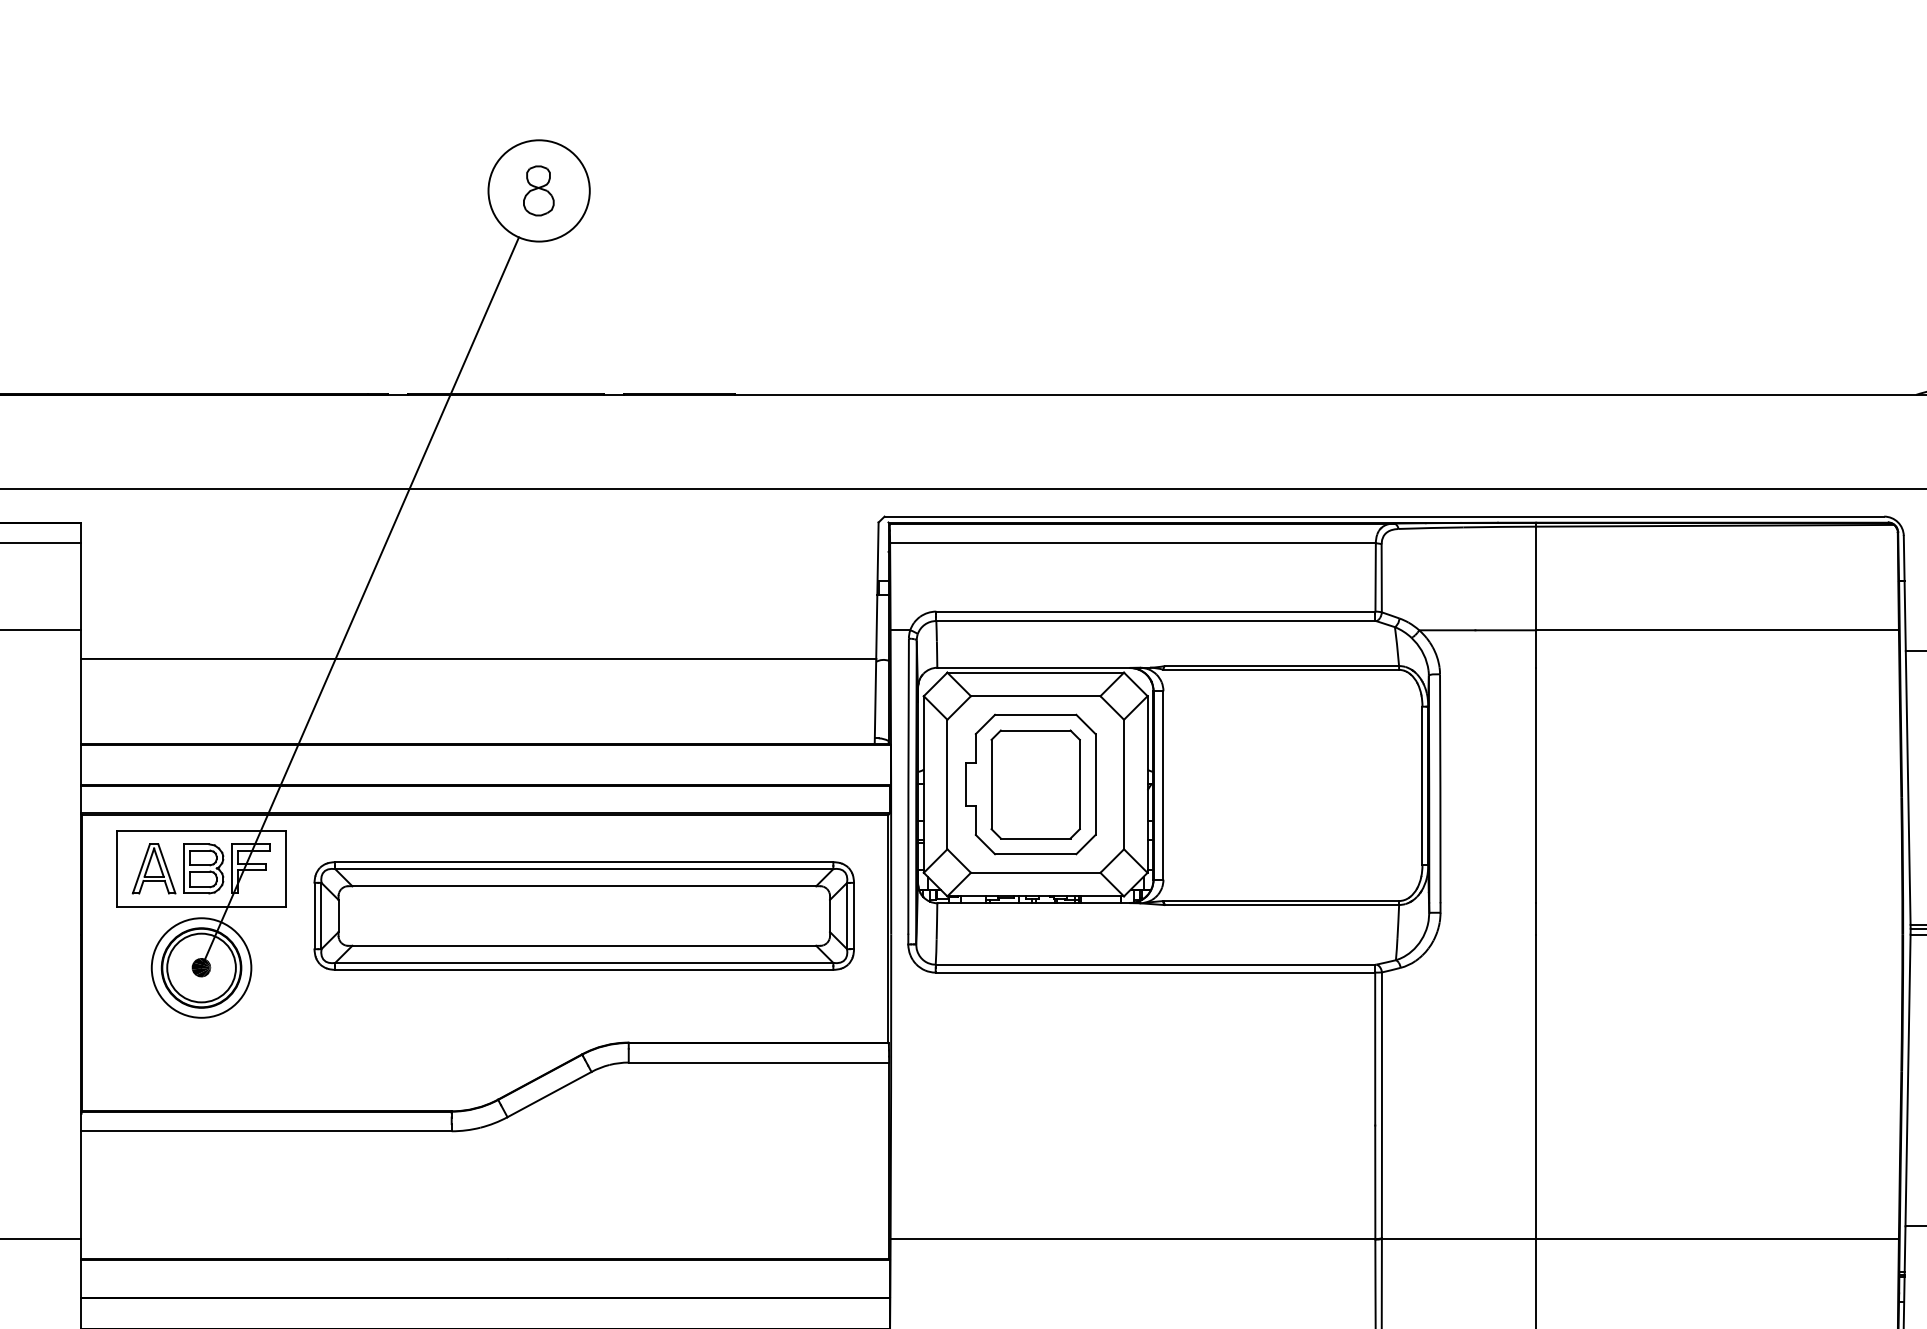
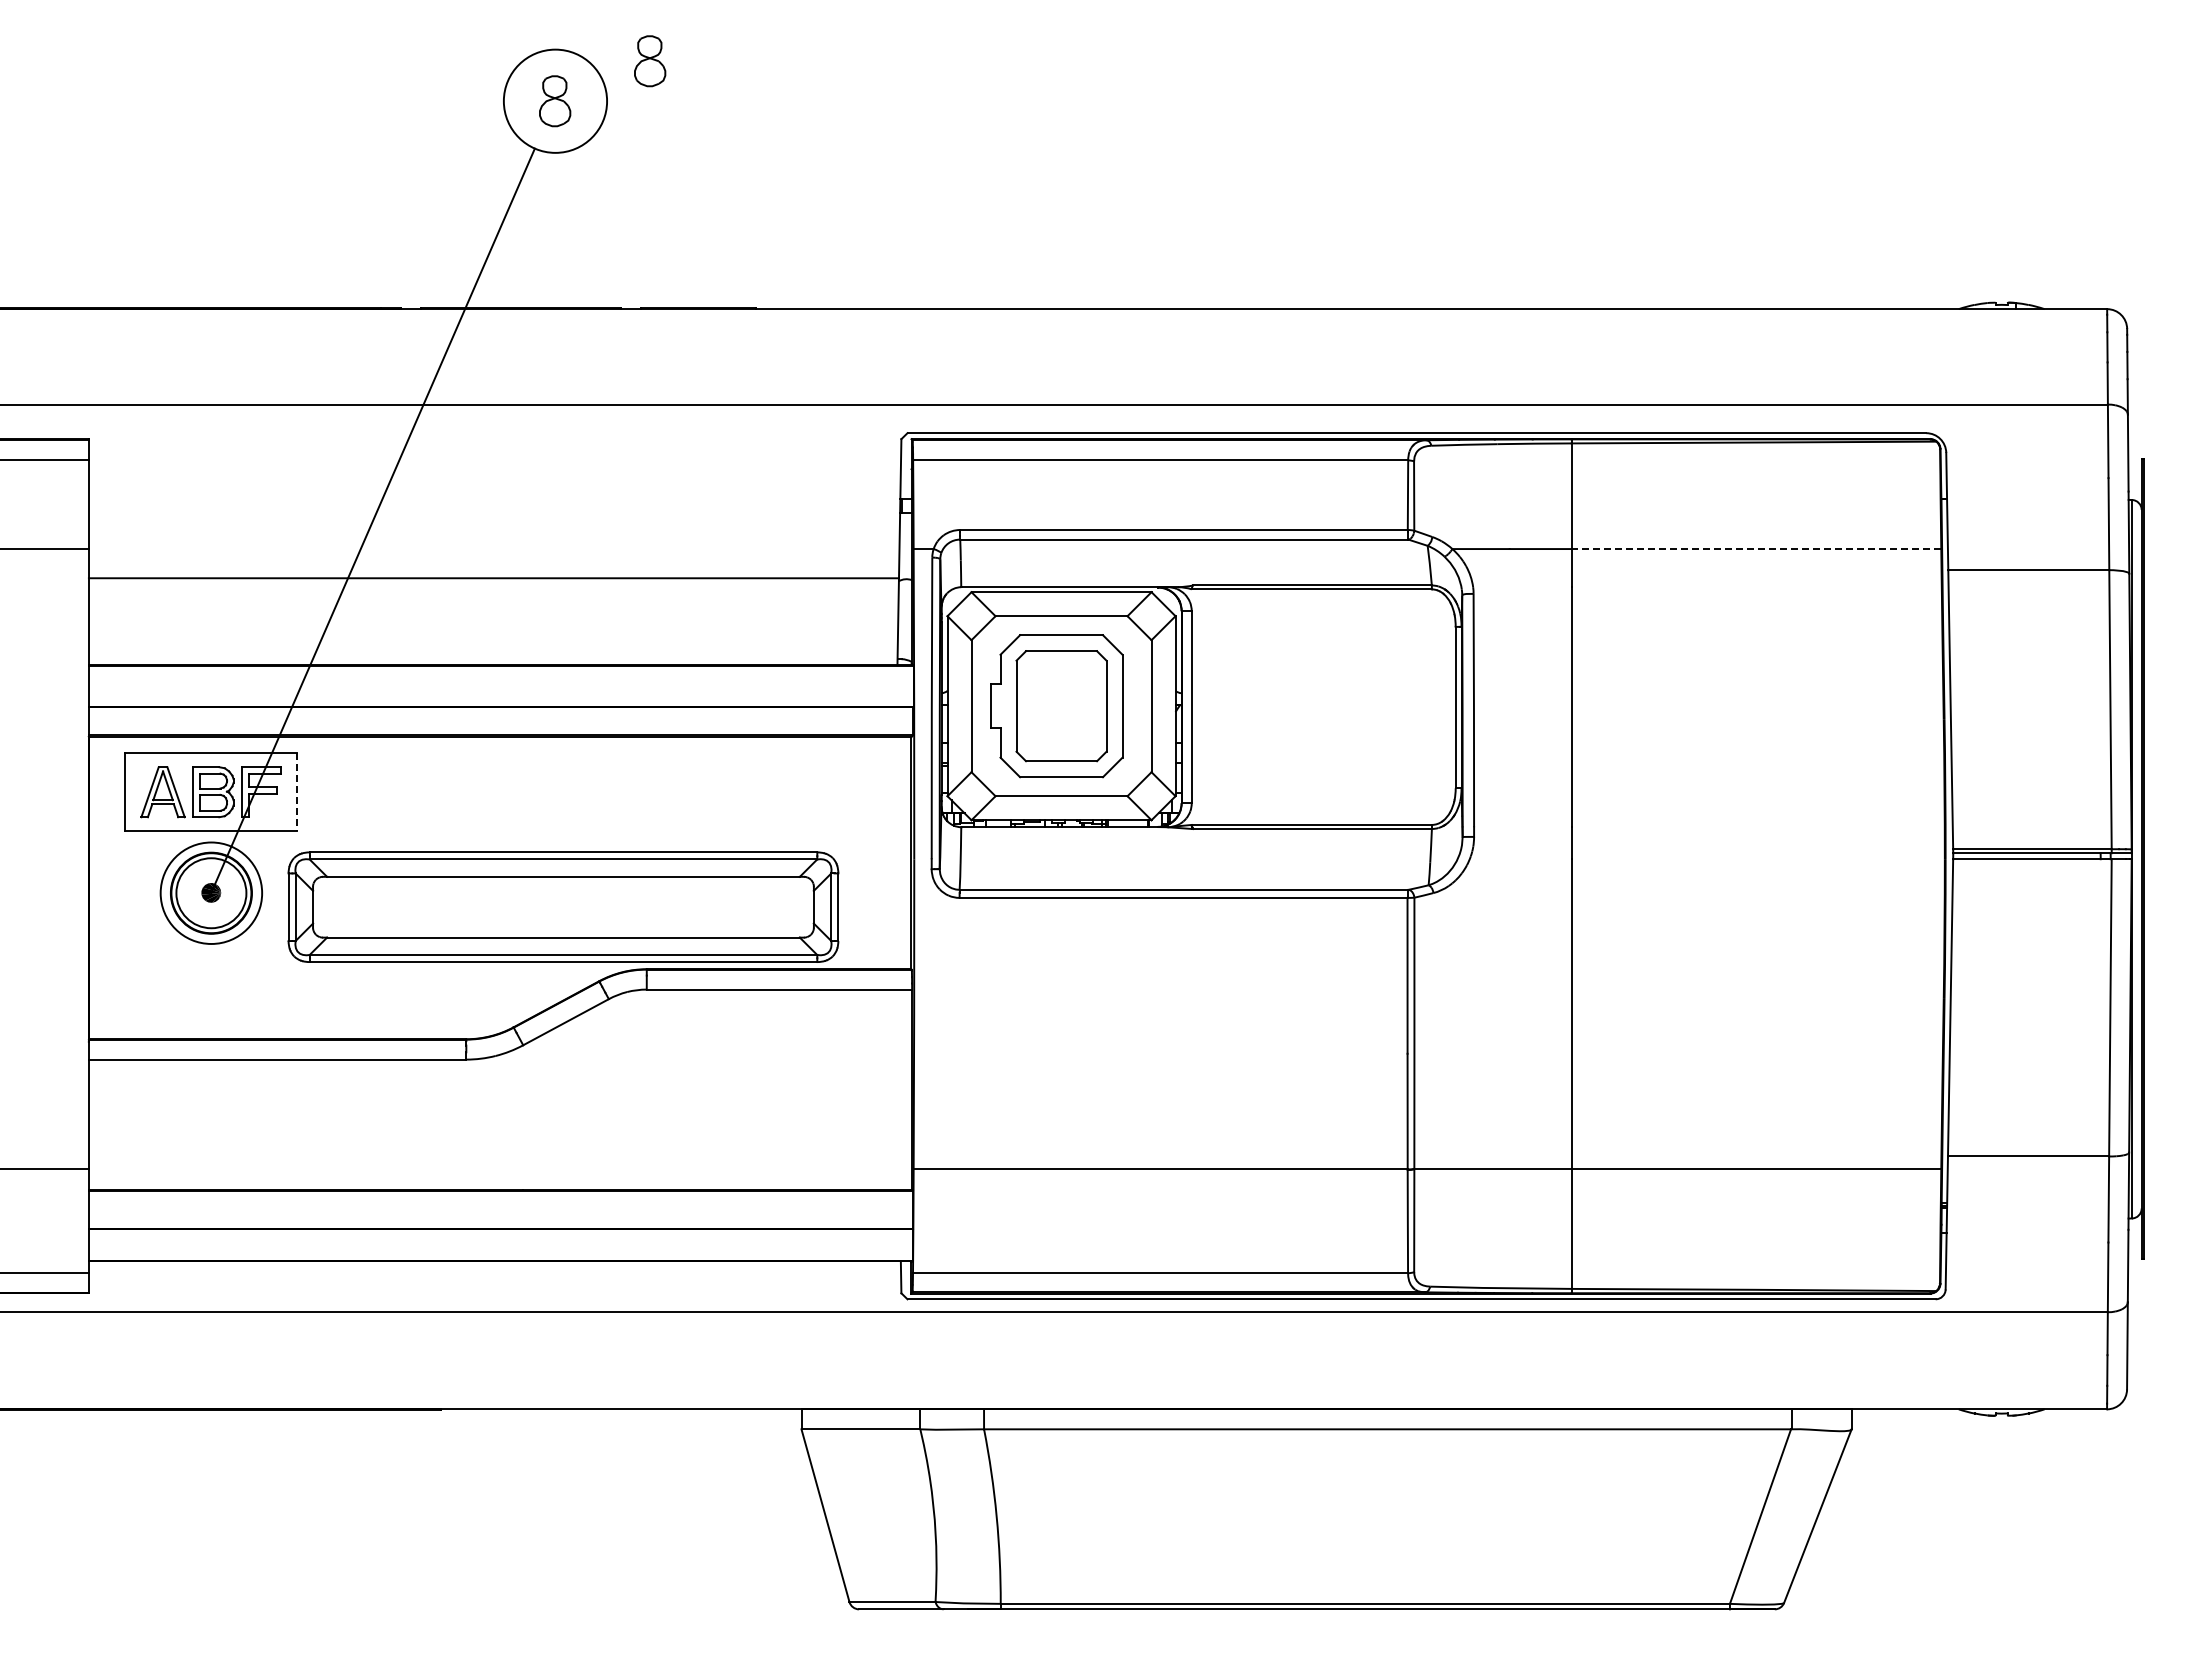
part: (632, 151) -> (650, 61), added
line: (1717, 630) -> (1756, 549), solid -> dashed
line: (286, 869) -> (297, 792), solid -> dashed
part: (584, 915) -> (563, 906), moved

